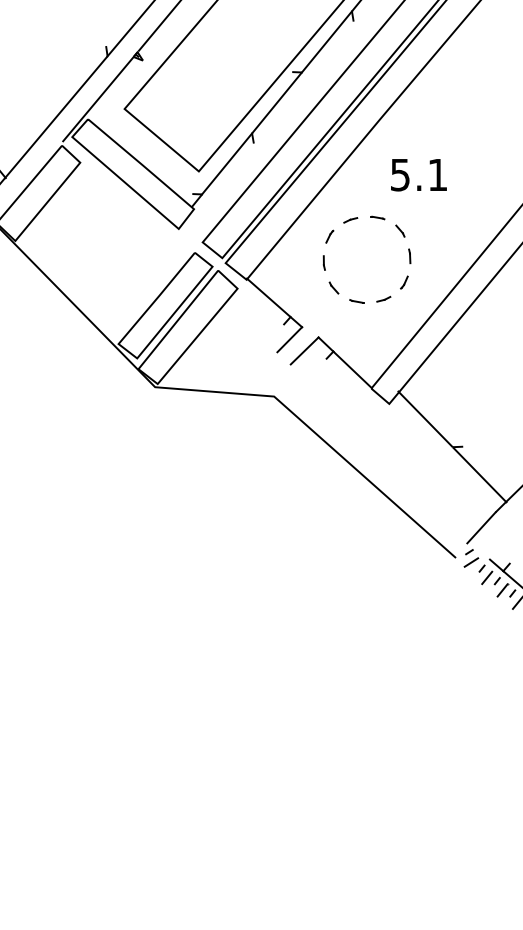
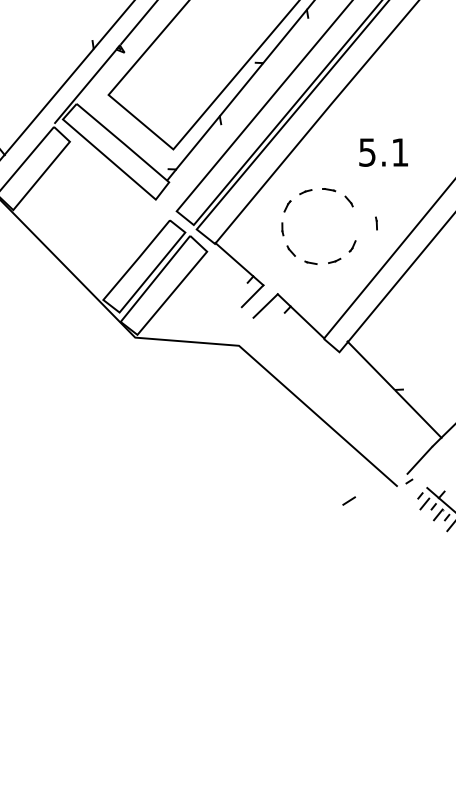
text: (418, 175) -> (383, 152), moved
line: (409, 256) -> (376, 223), moved
line: (471, 562) -> (349, 501), moved

